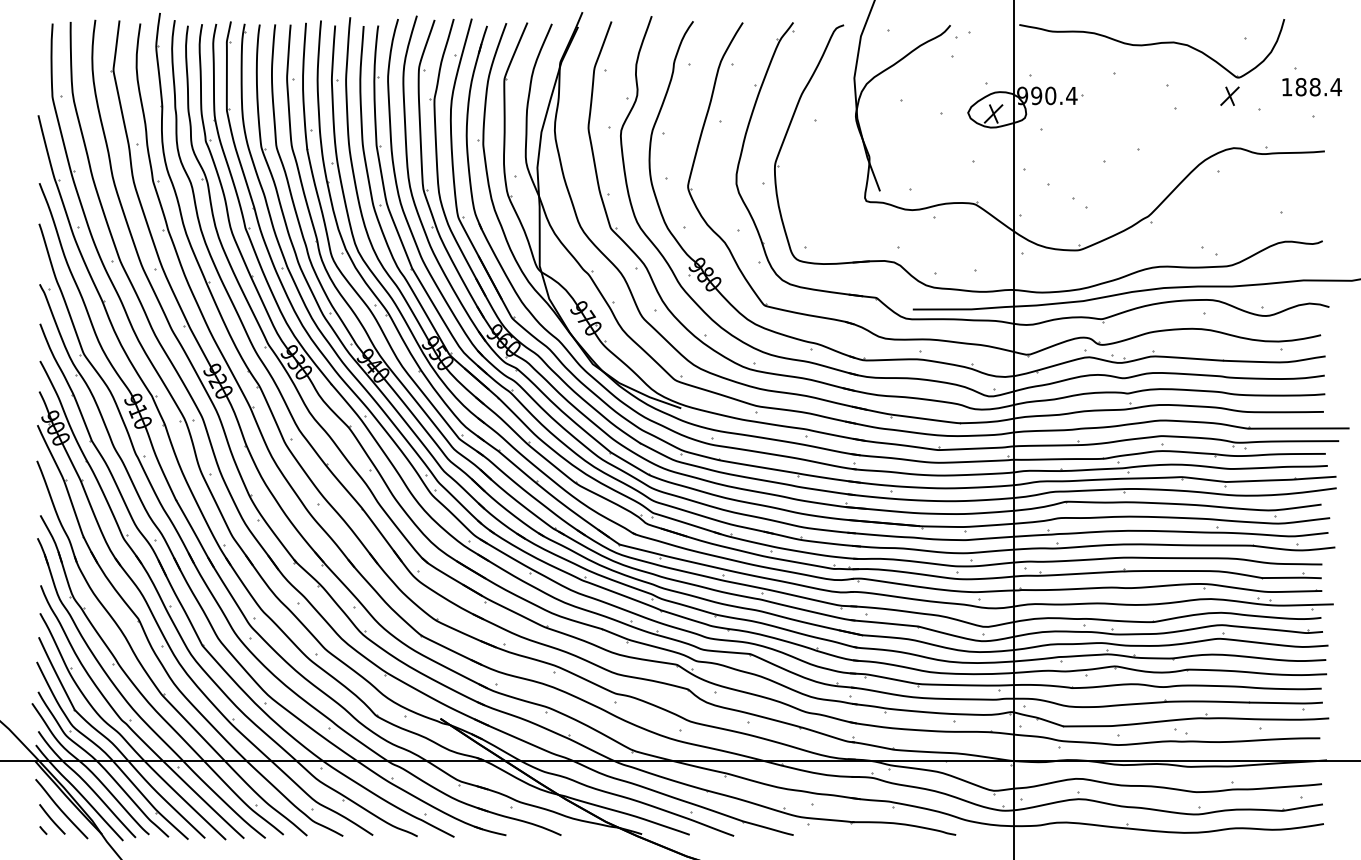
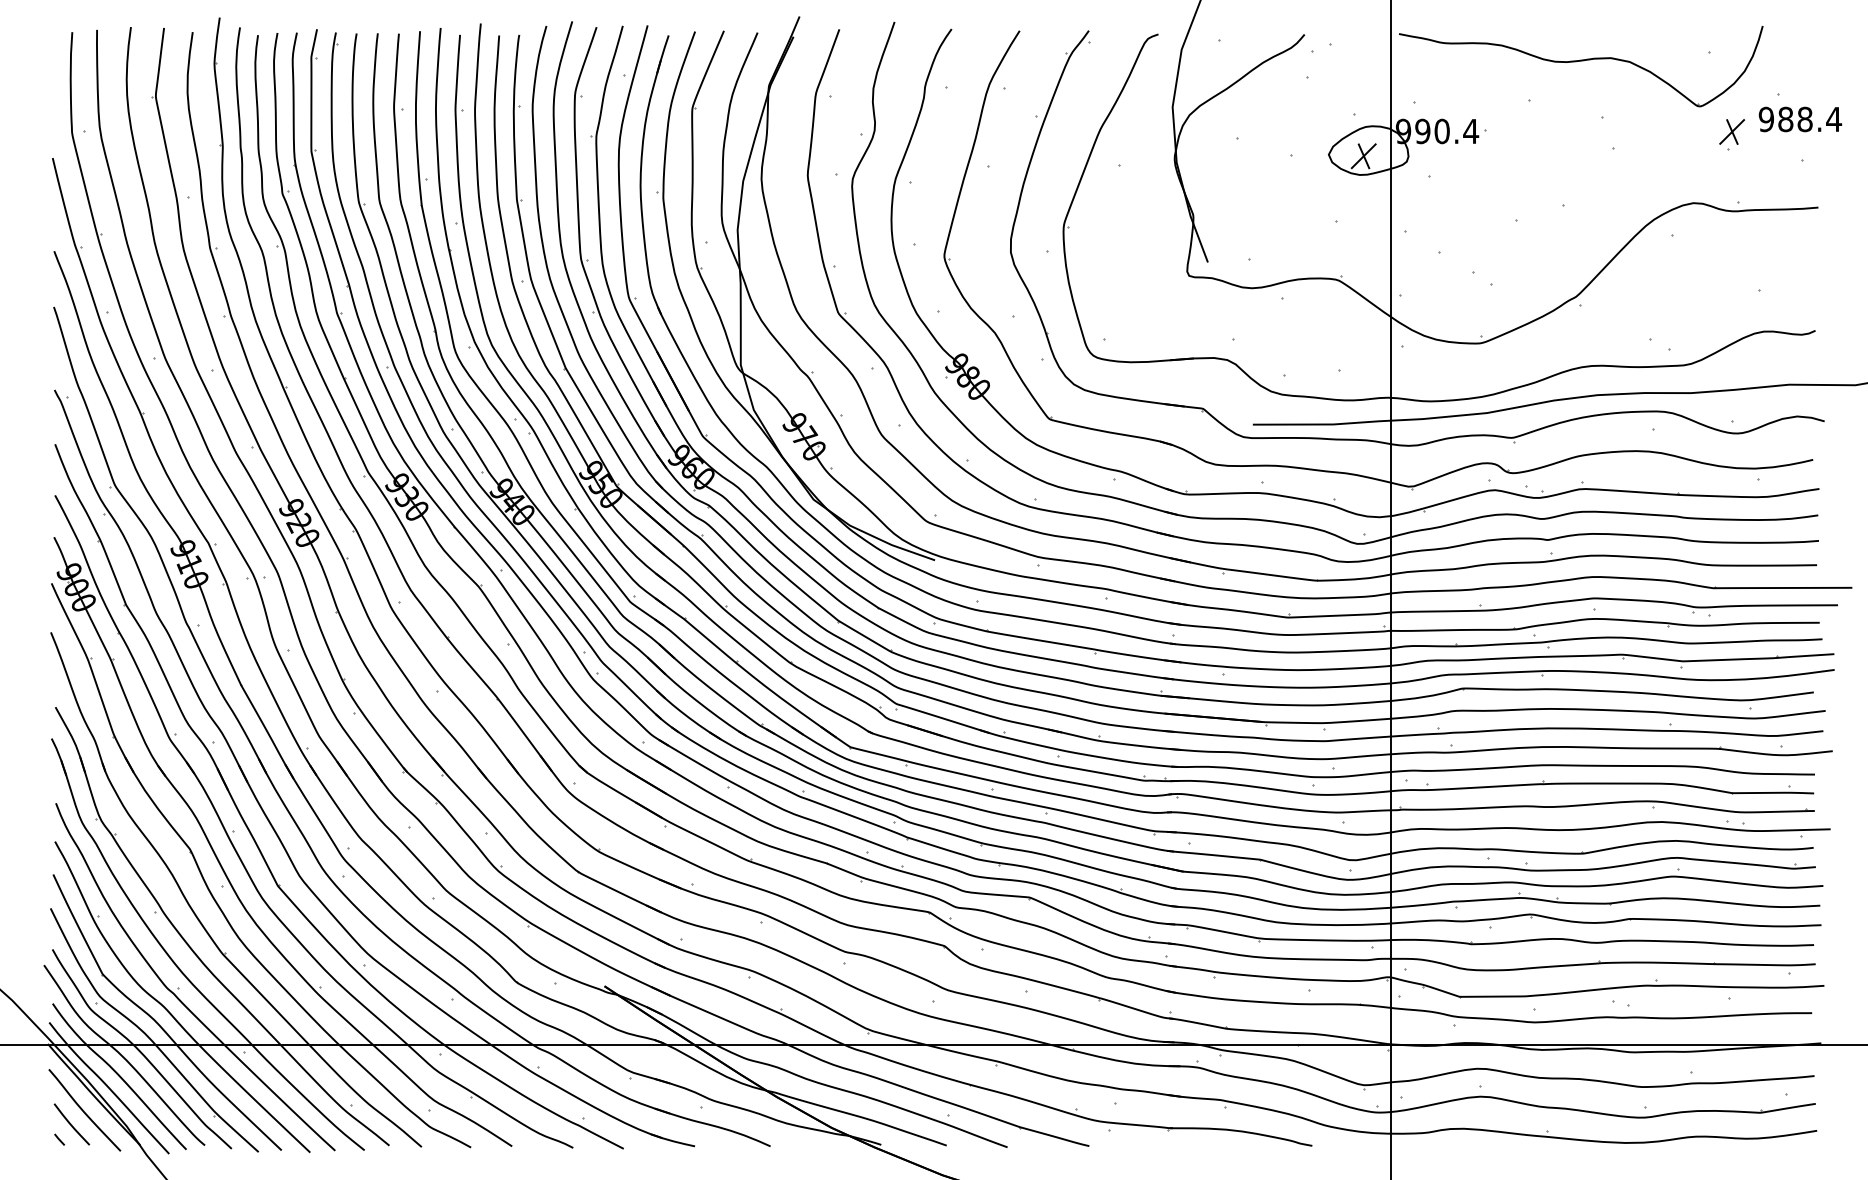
text: (1286, 87) -> (1765, 119), 188.4 -> 988.4
part: (1229, 95) -> (1731, 131), moved

